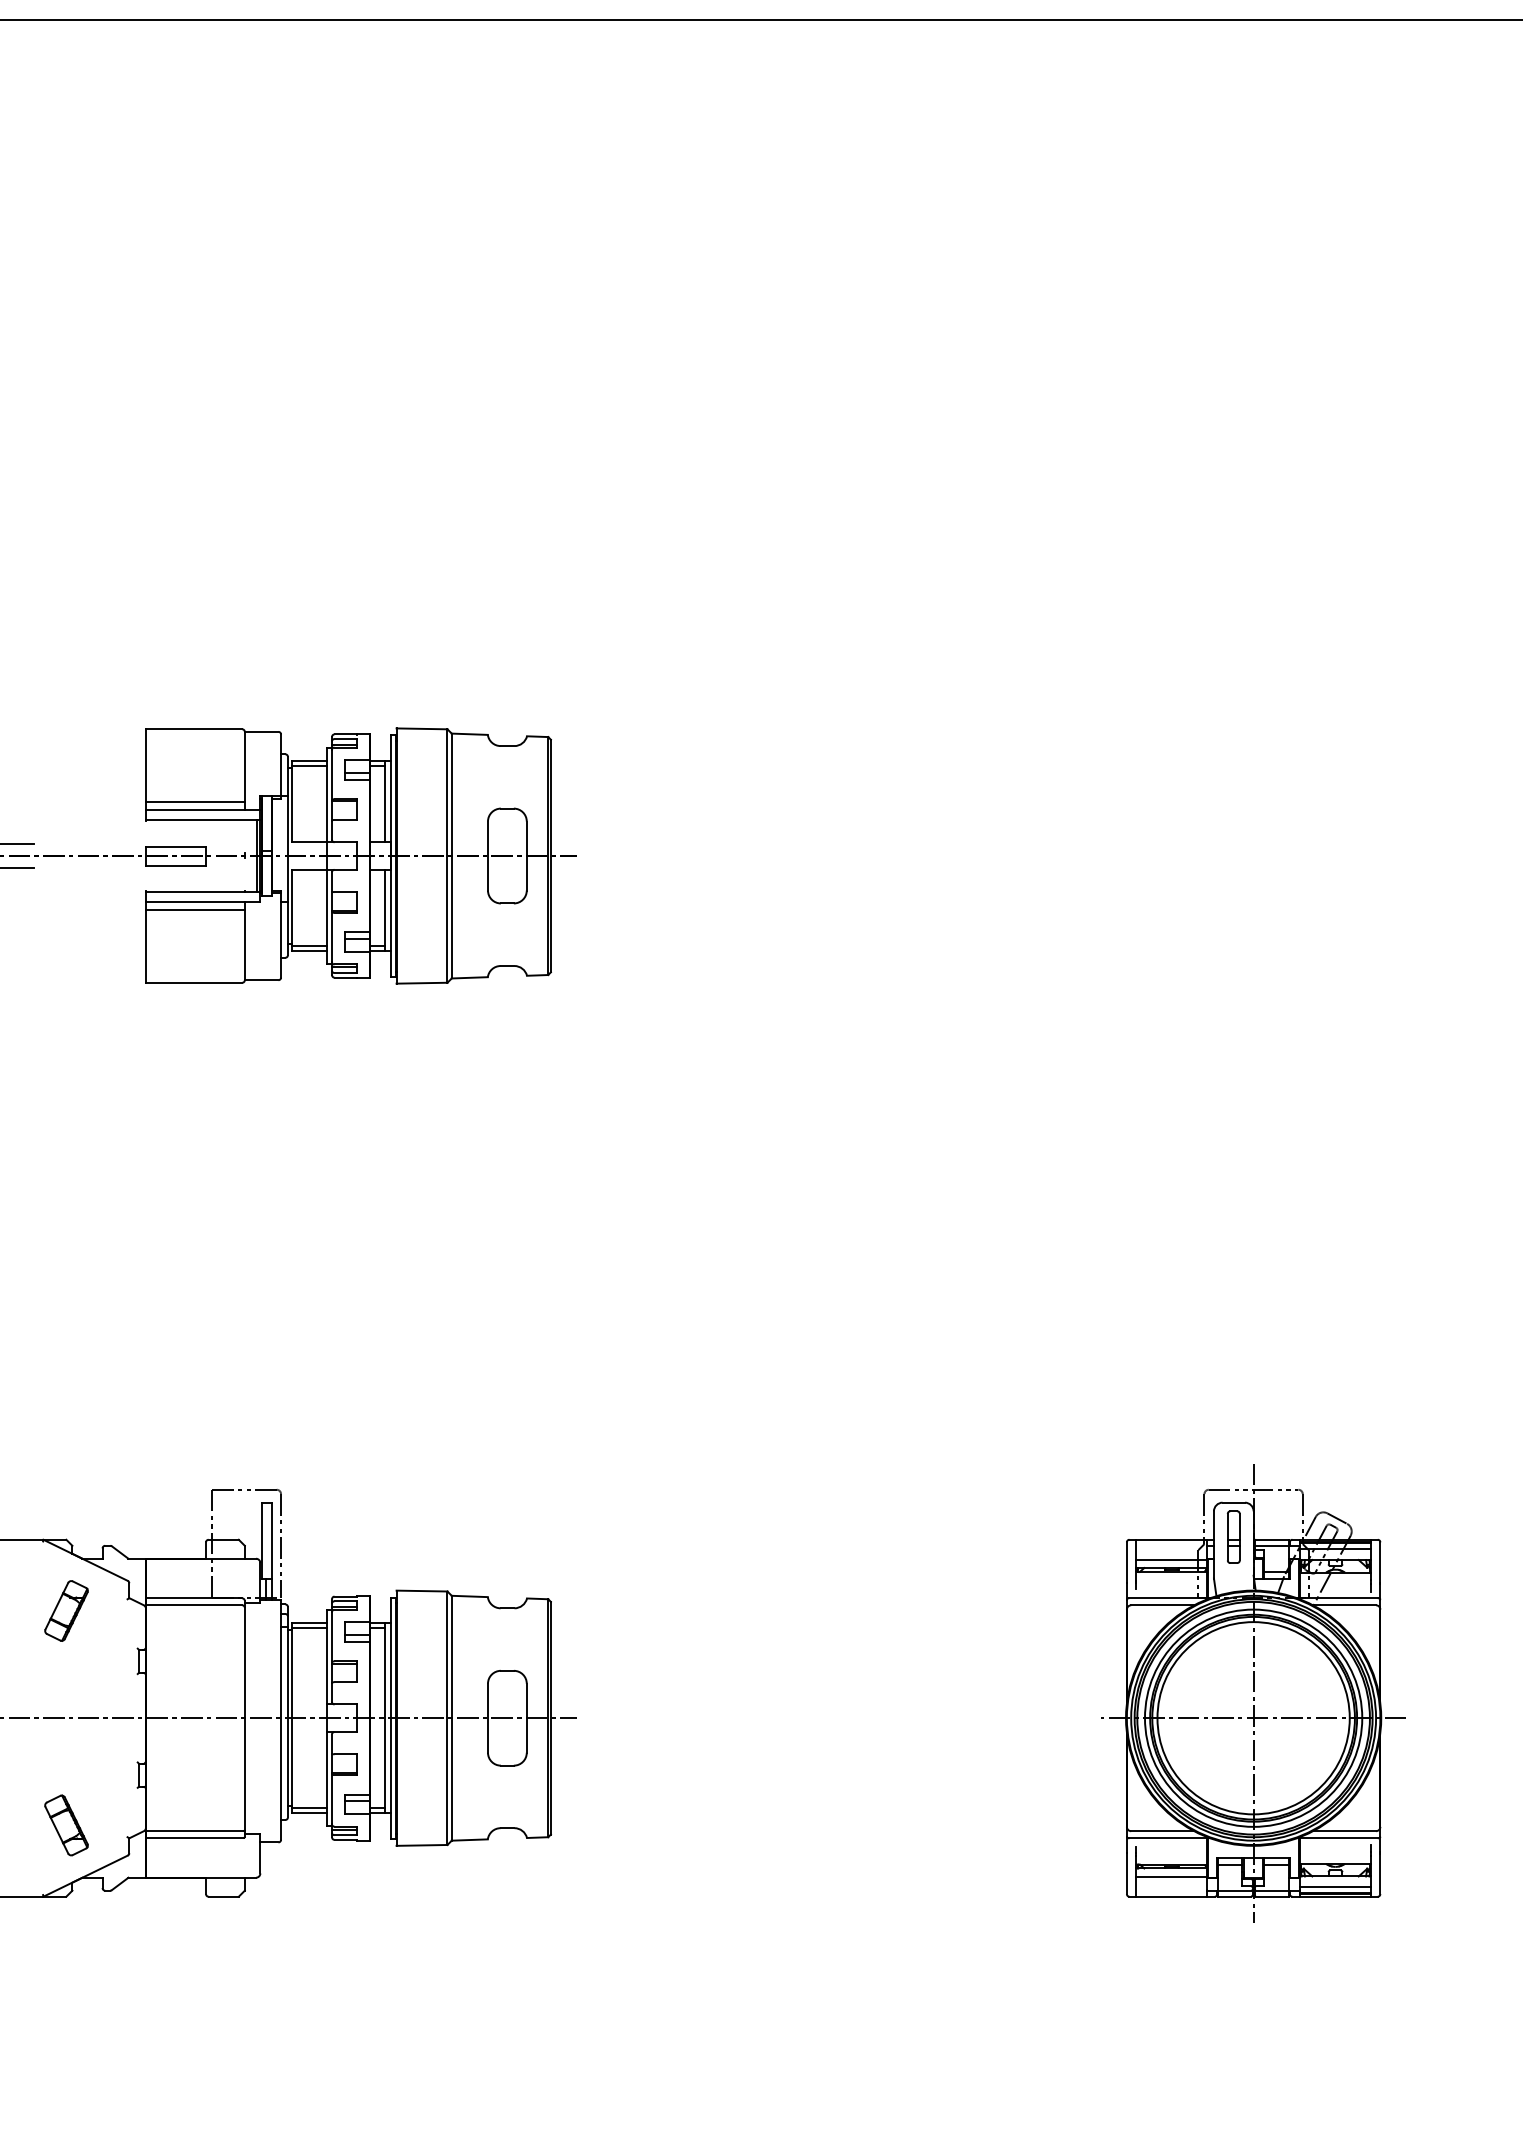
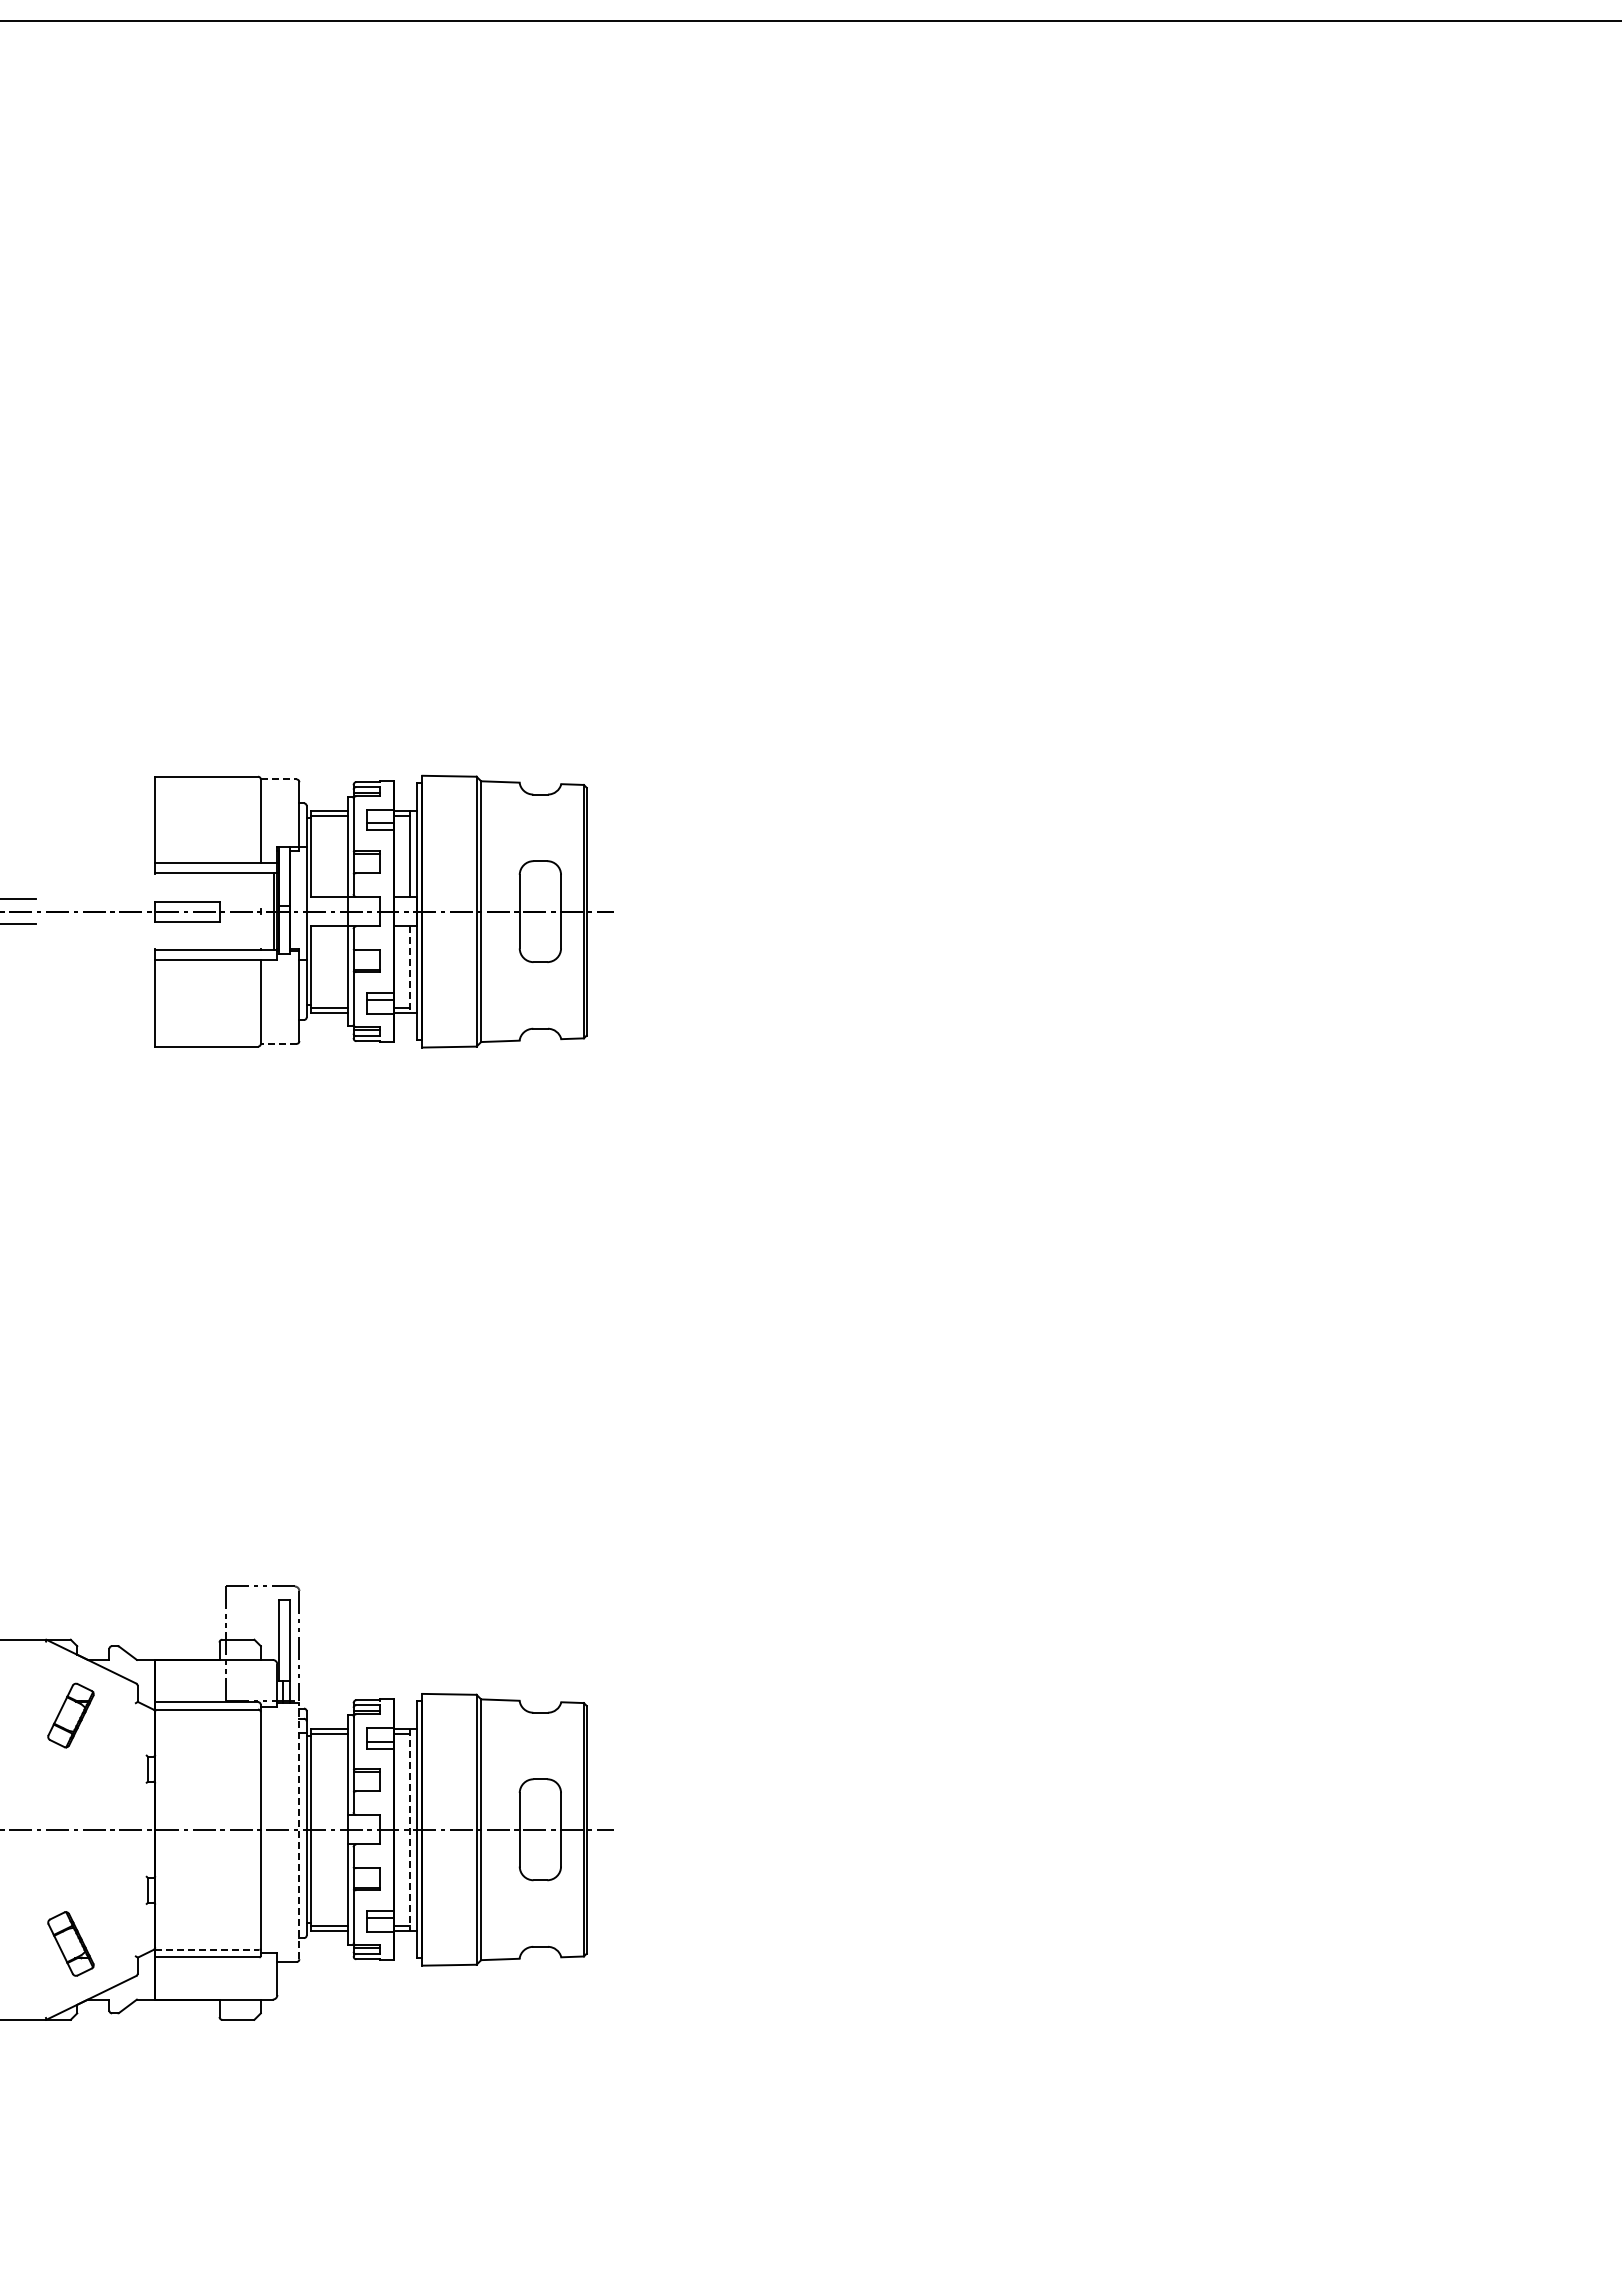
line: (261, 731) -> (278, 779), solid -> dashed
line: (194, 801) -> (207, 853), removed
line: (194, 910) -> (207, 969), removed
line: (384, 911) -> (409, 970), solid -> dashed
line: (261, 979) -> (278, 1043), solid -> dashed
part: (1254, 1692) -> (1335, 1802), removed
line: (384, 1717) -> (409, 1829), solid -> dashed
line: (281, 1719) -> (299, 1831), solid -> dashed
line: (194, 1831) -> (207, 1950), solid -> dashed

